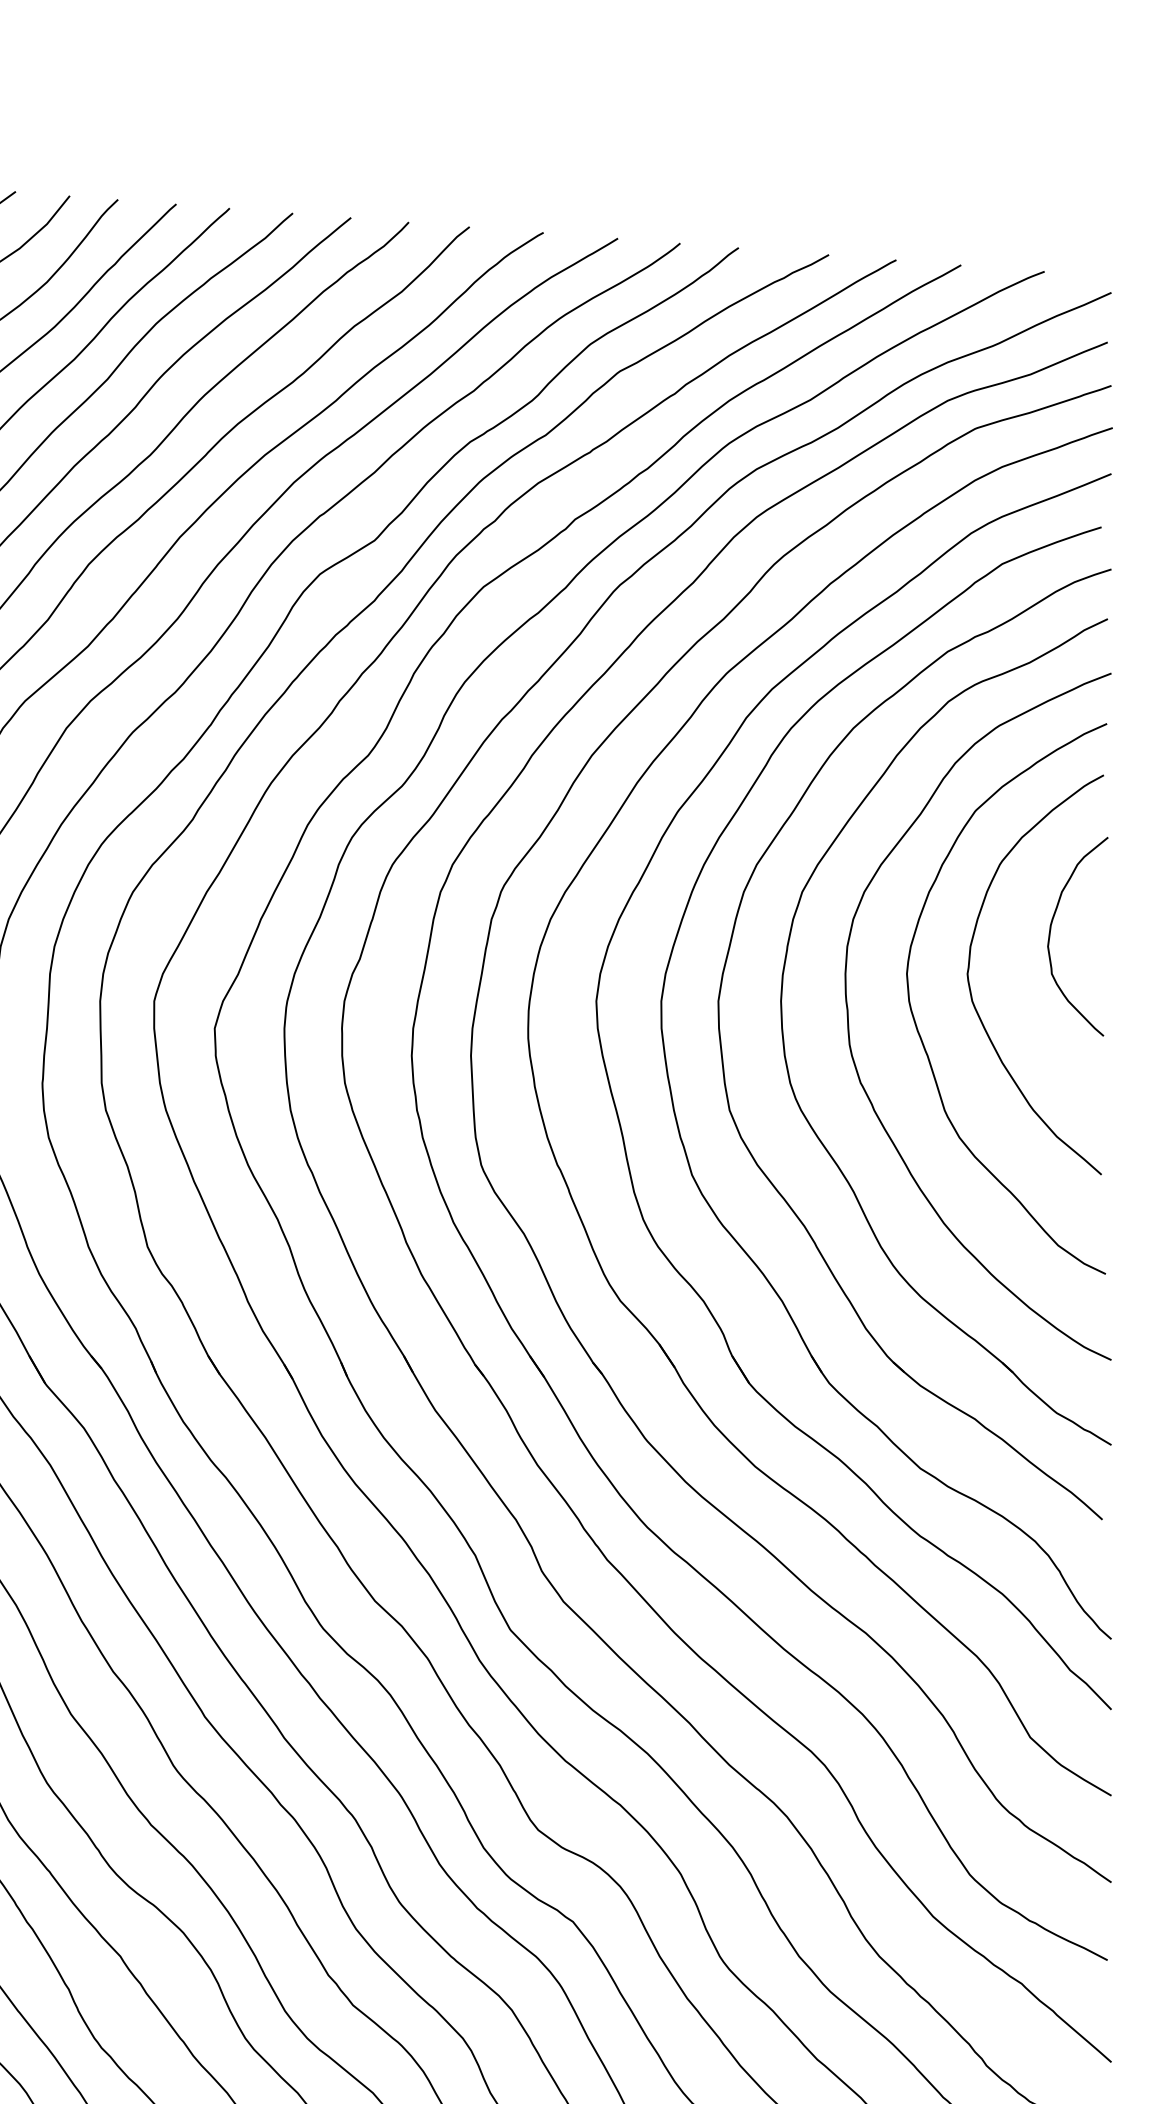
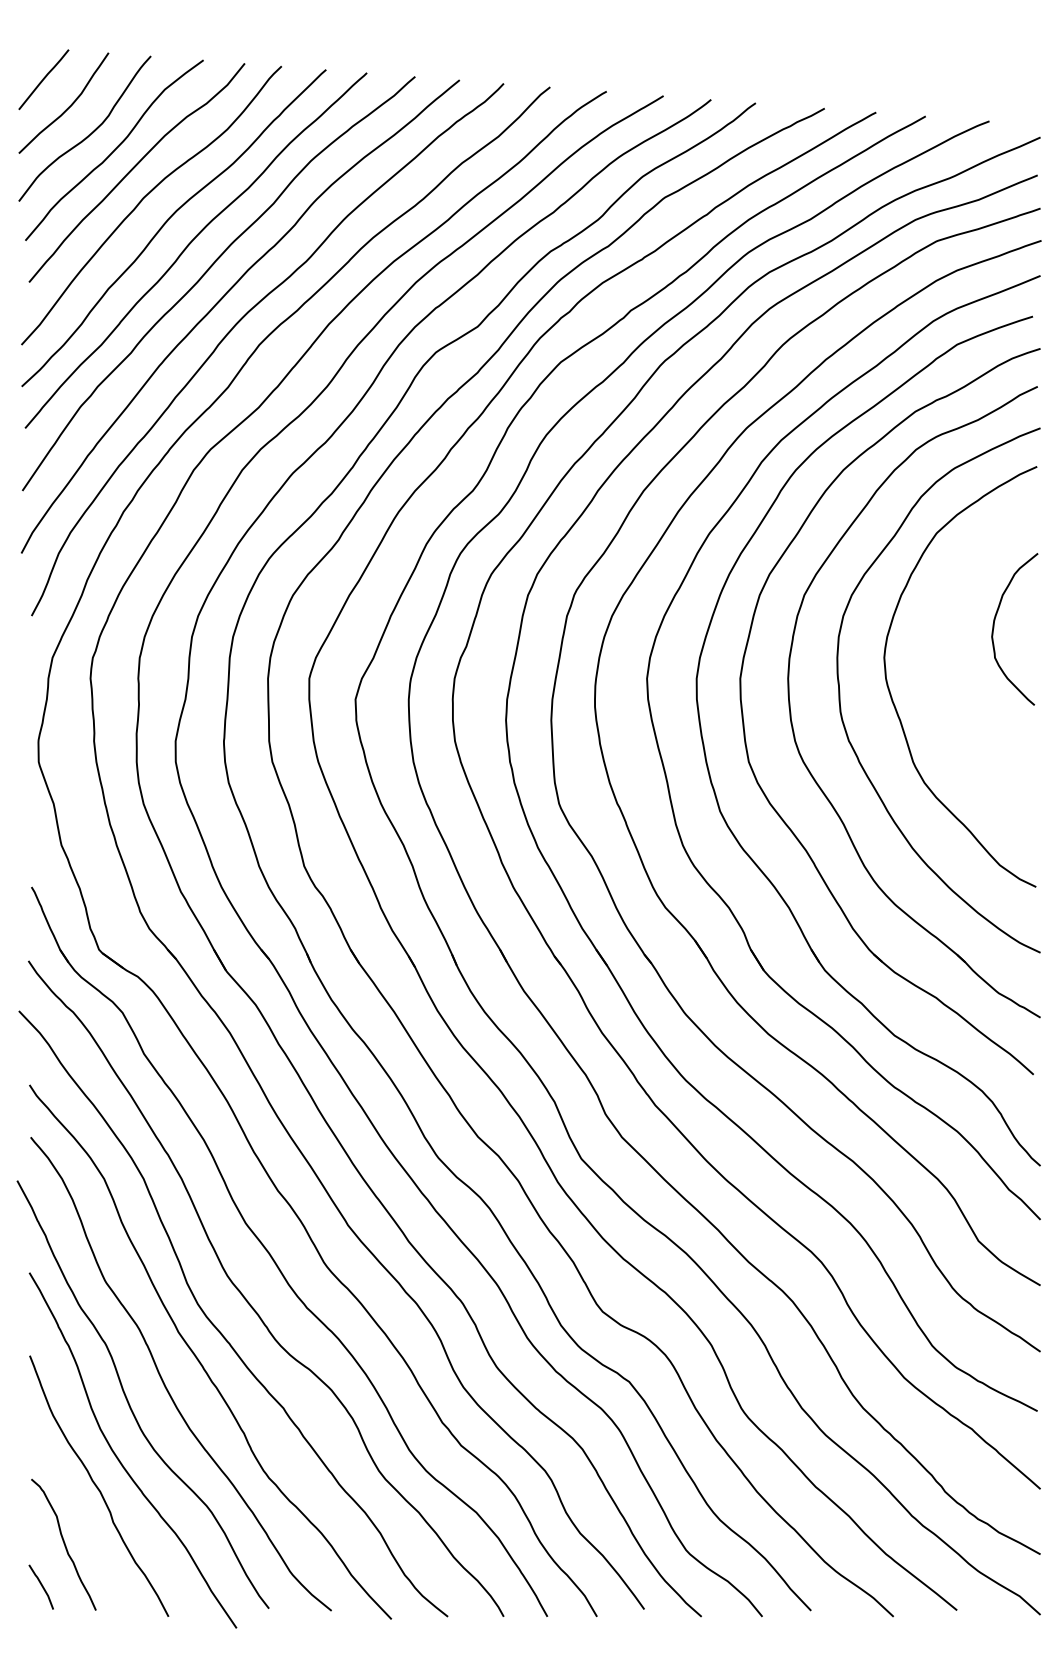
curve: (971, 987) -> (933, 668), removed

